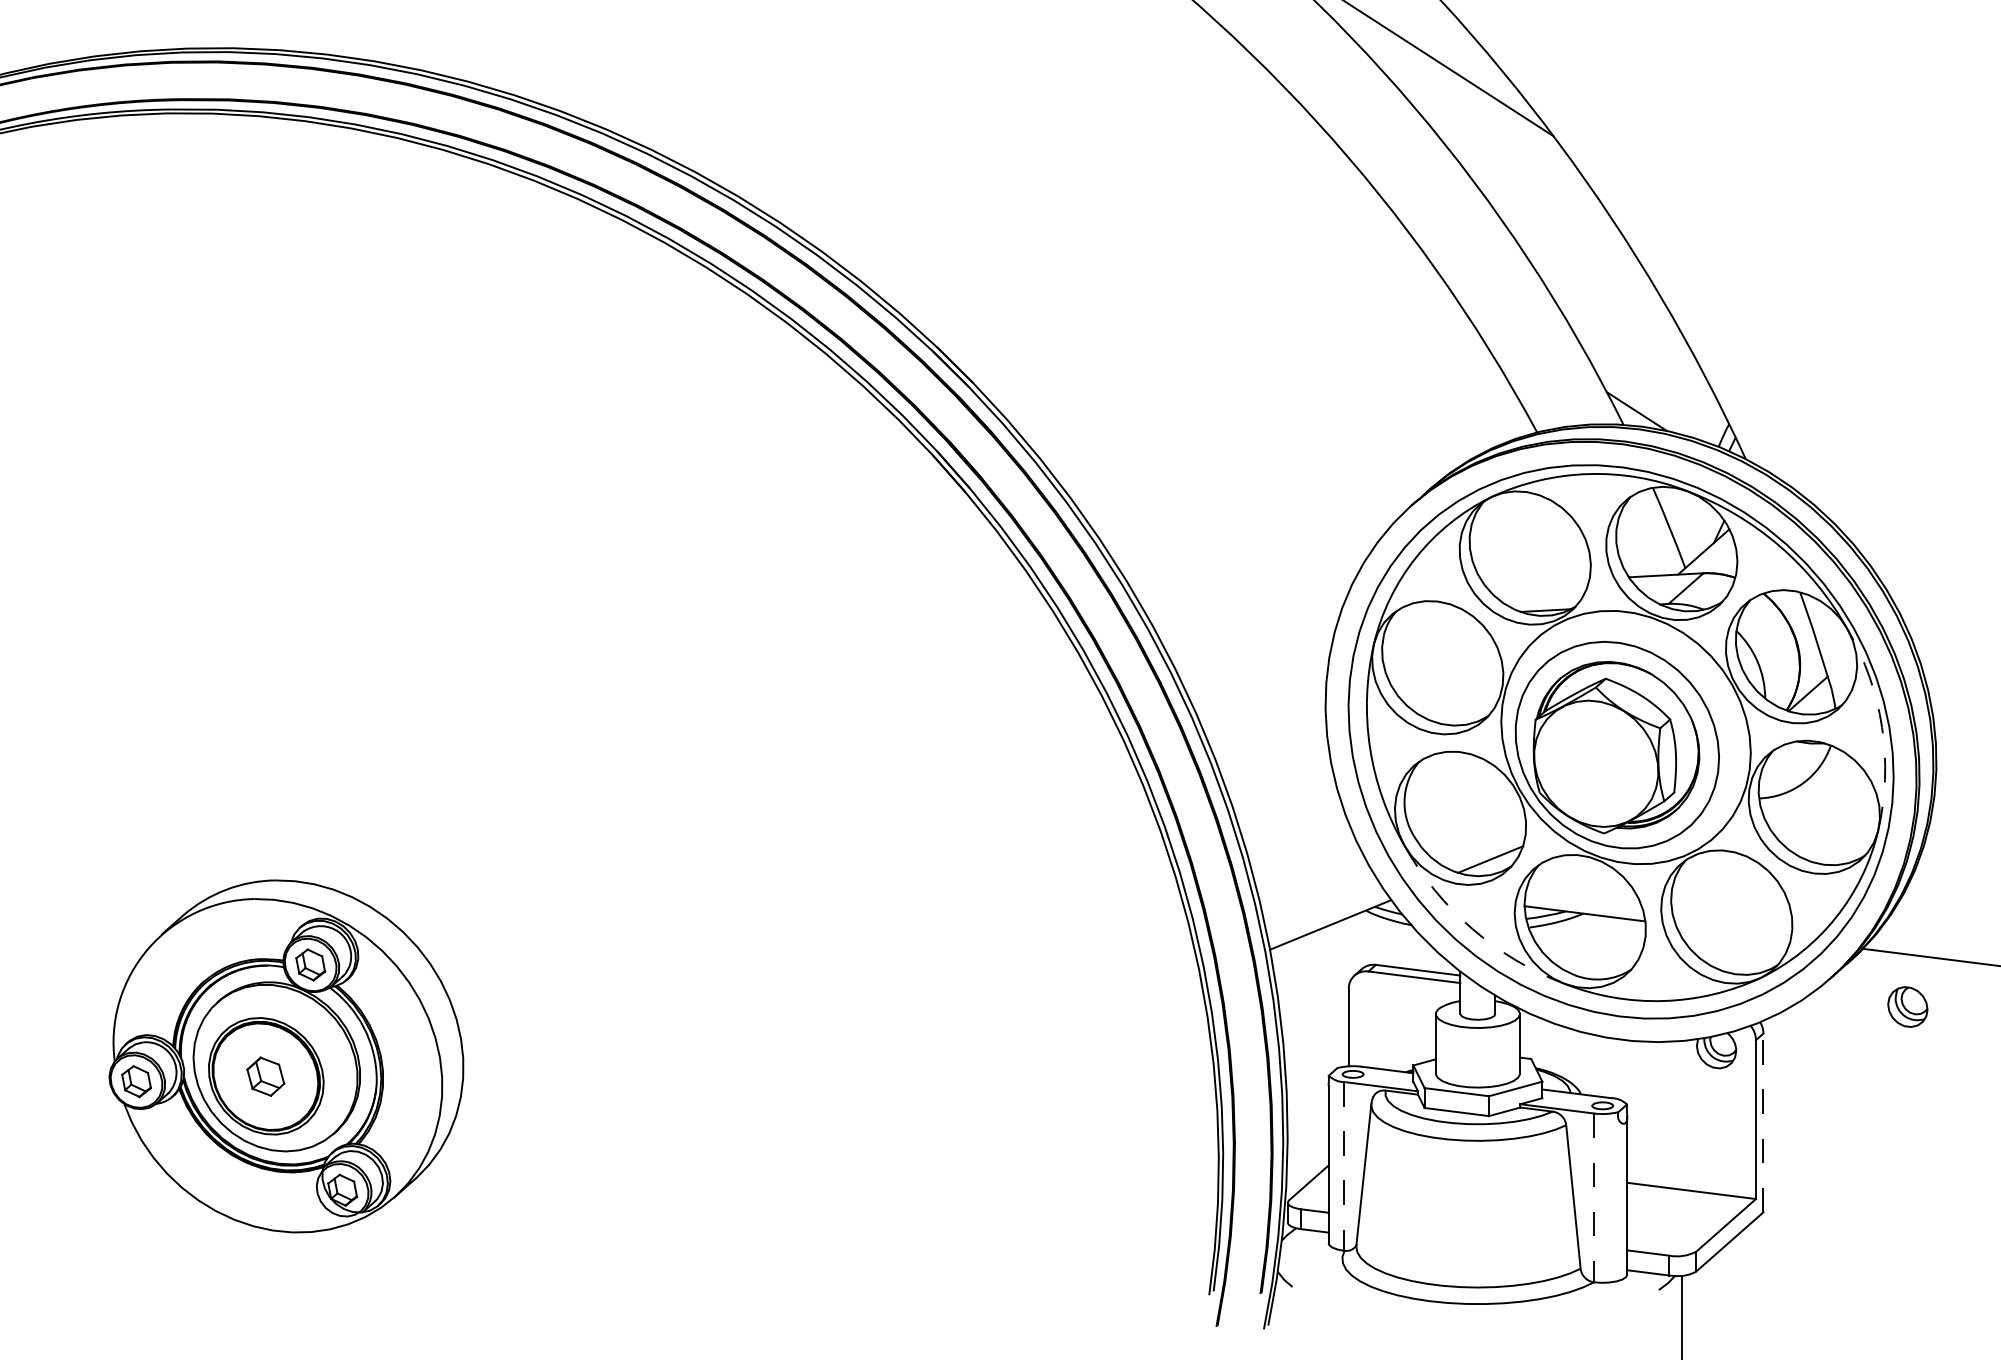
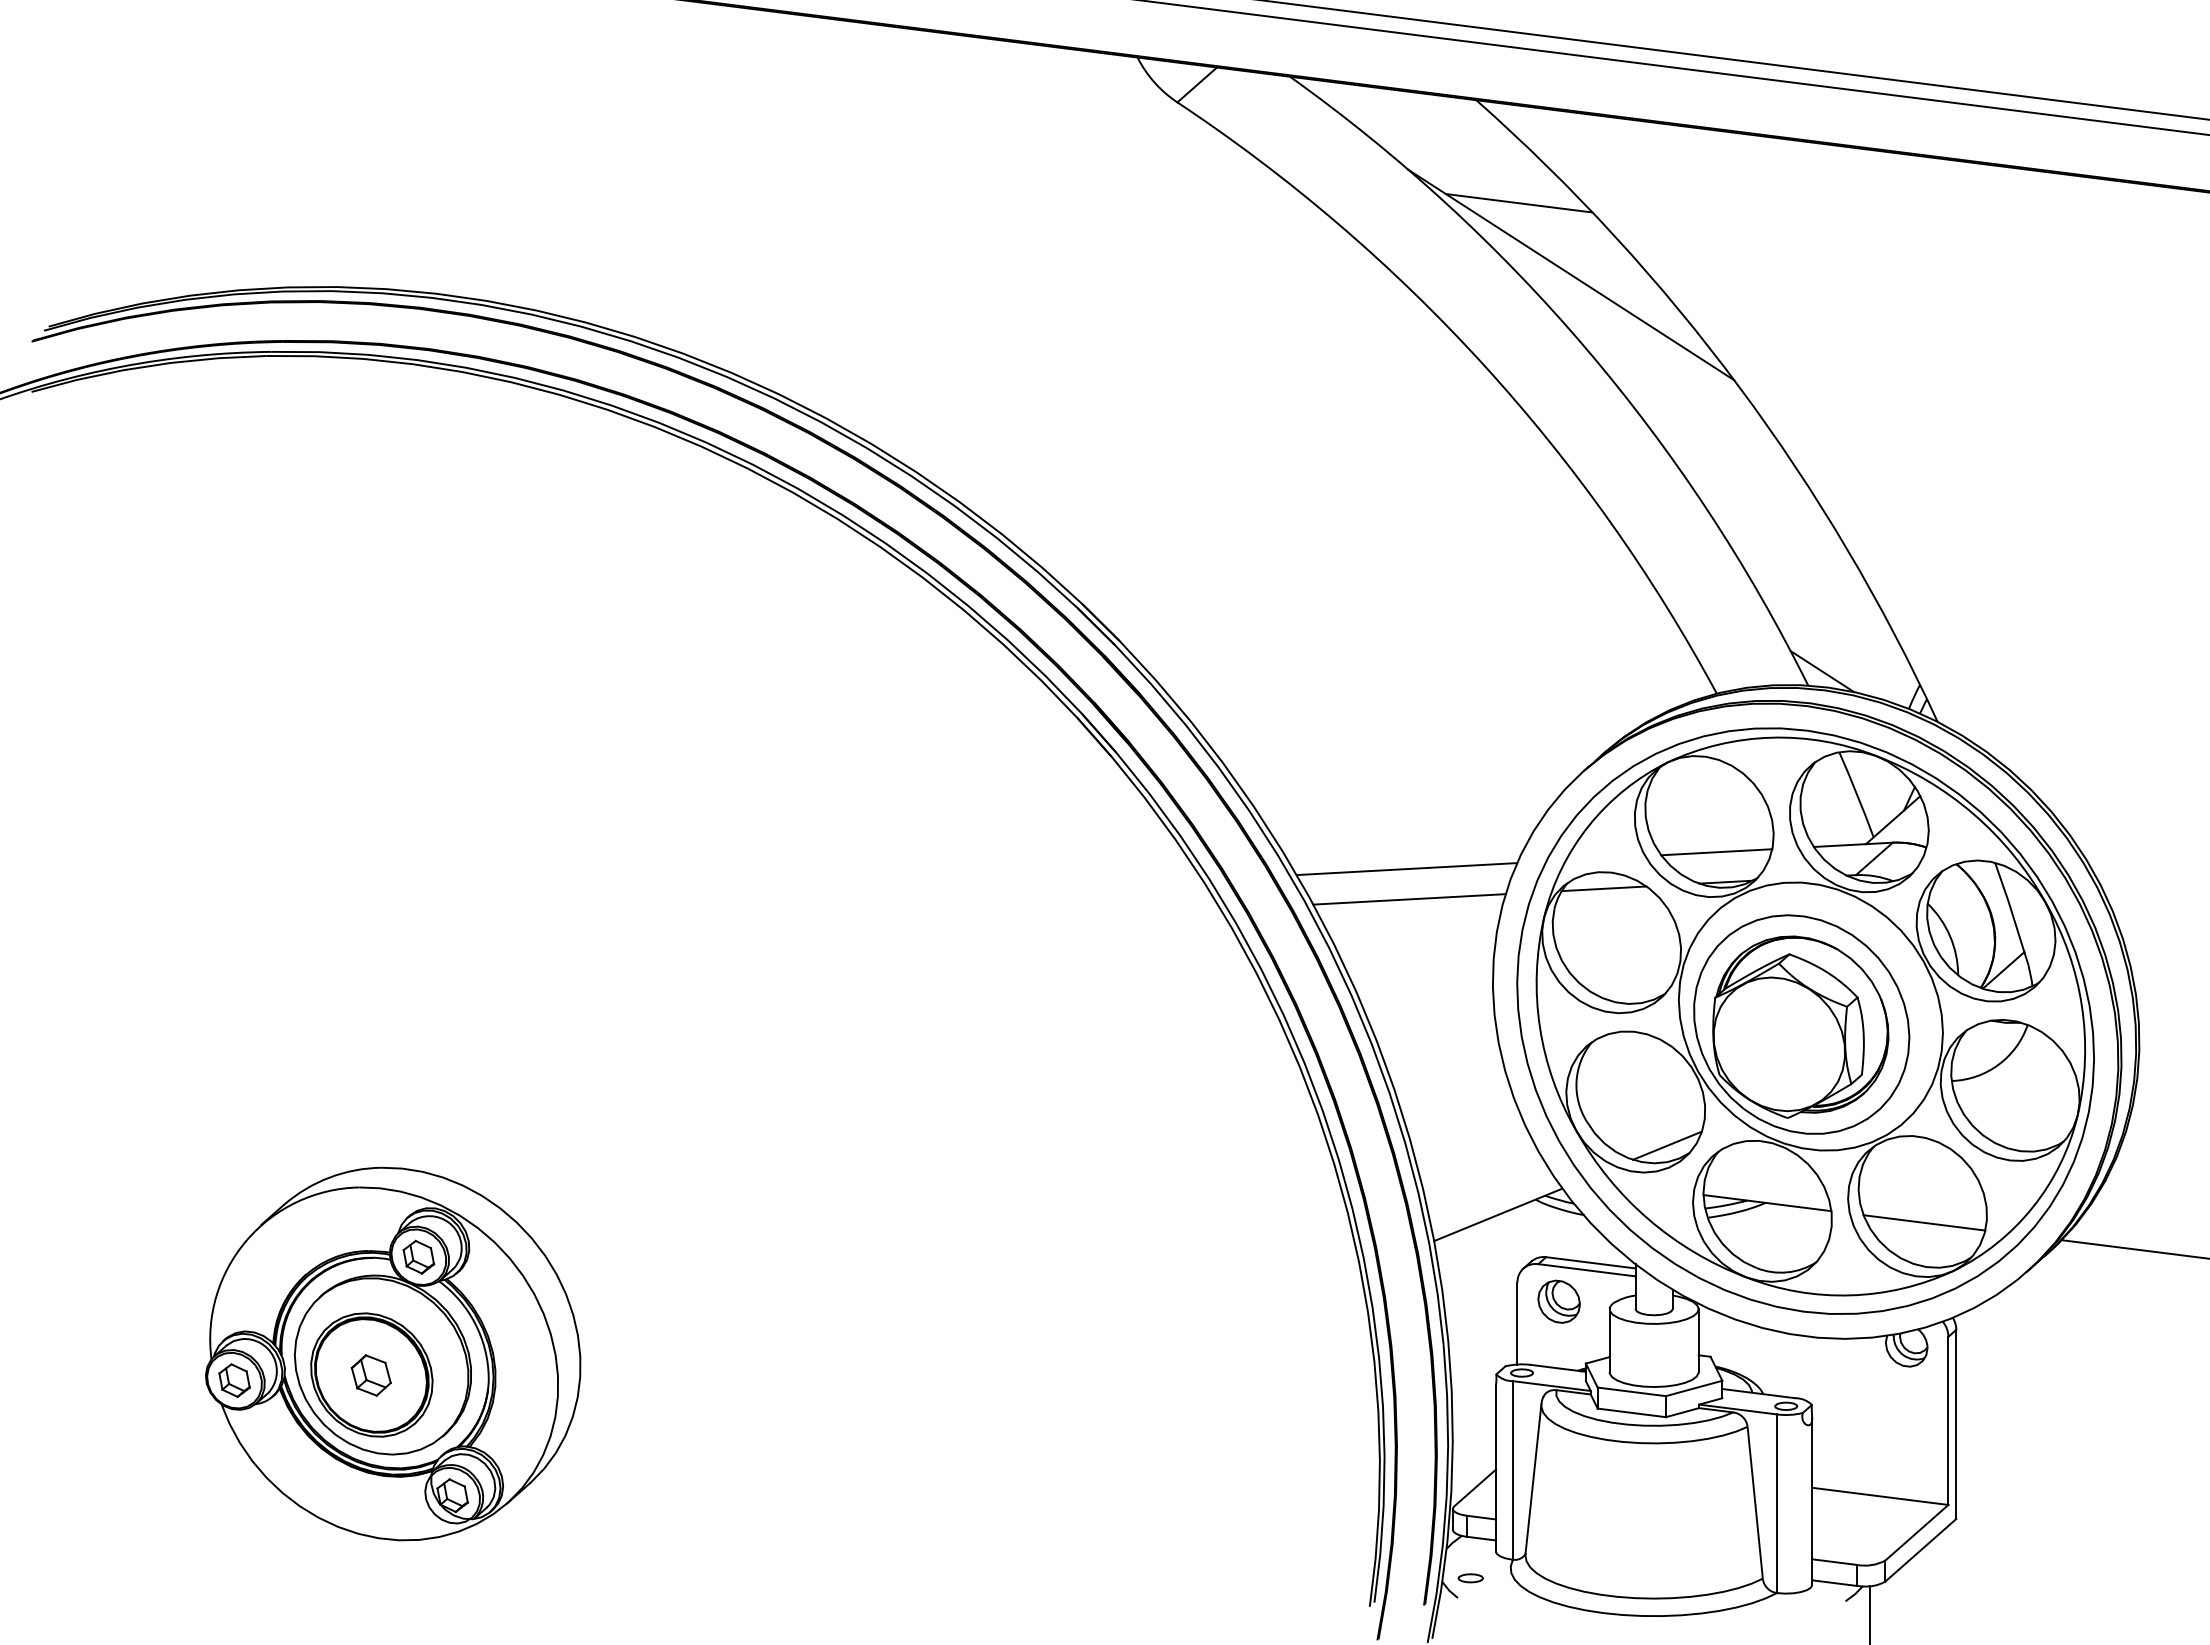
line: (1536, 582) -> (1716, 852), added
line: (1243, 598) -> (1406, 869), added
line: (1430, 616) -> (1603, 888), added
line: (1246, 626) -> (1409, 899), added
arc: (1881, 727) -> (2081, 1005), dashed -> solid
arc: (1472, 929) -> (1648, 1219), dashed -> solid
line: (1733, 932) -> (1924, 1222), added
part: (1907, 1006) -> (1558, 1301), moved
line: (1763, 1123) -> (1956, 1424), dashed -> solid
line: (1344, 1166) -> (1512, 1470), dashed -> solid
line: (1593, 1198) -> (1776, 1504), dashed -> solid
part: (1304, 1268) -> (1470, 1578), added

